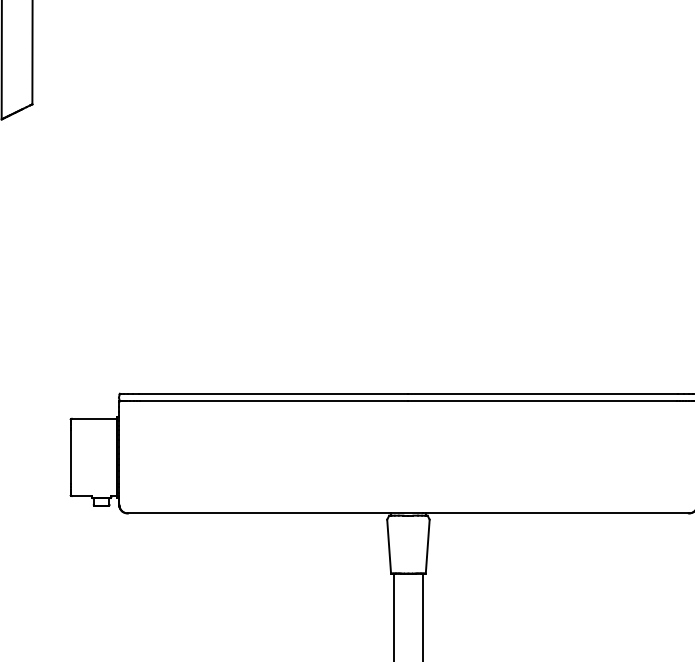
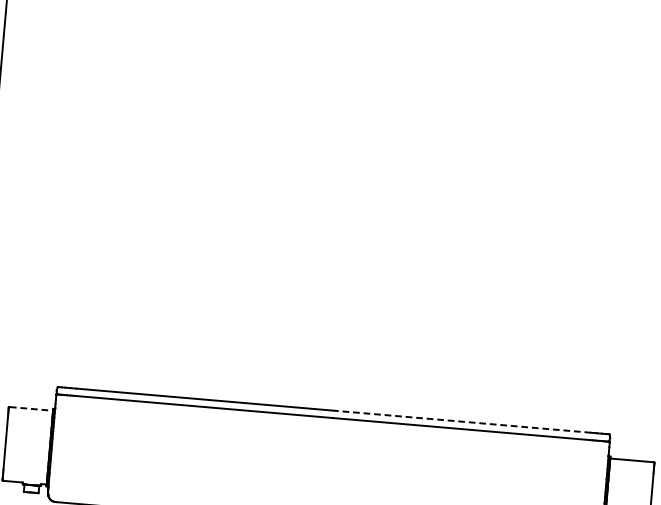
line: (543, 393) -> (462, 421), solid -> dashed
line: (94, 418) -> (31, 408), solid -> dashed

